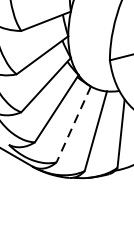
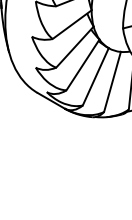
line: (73, 125) -> (95, 77), dashed -> solid

